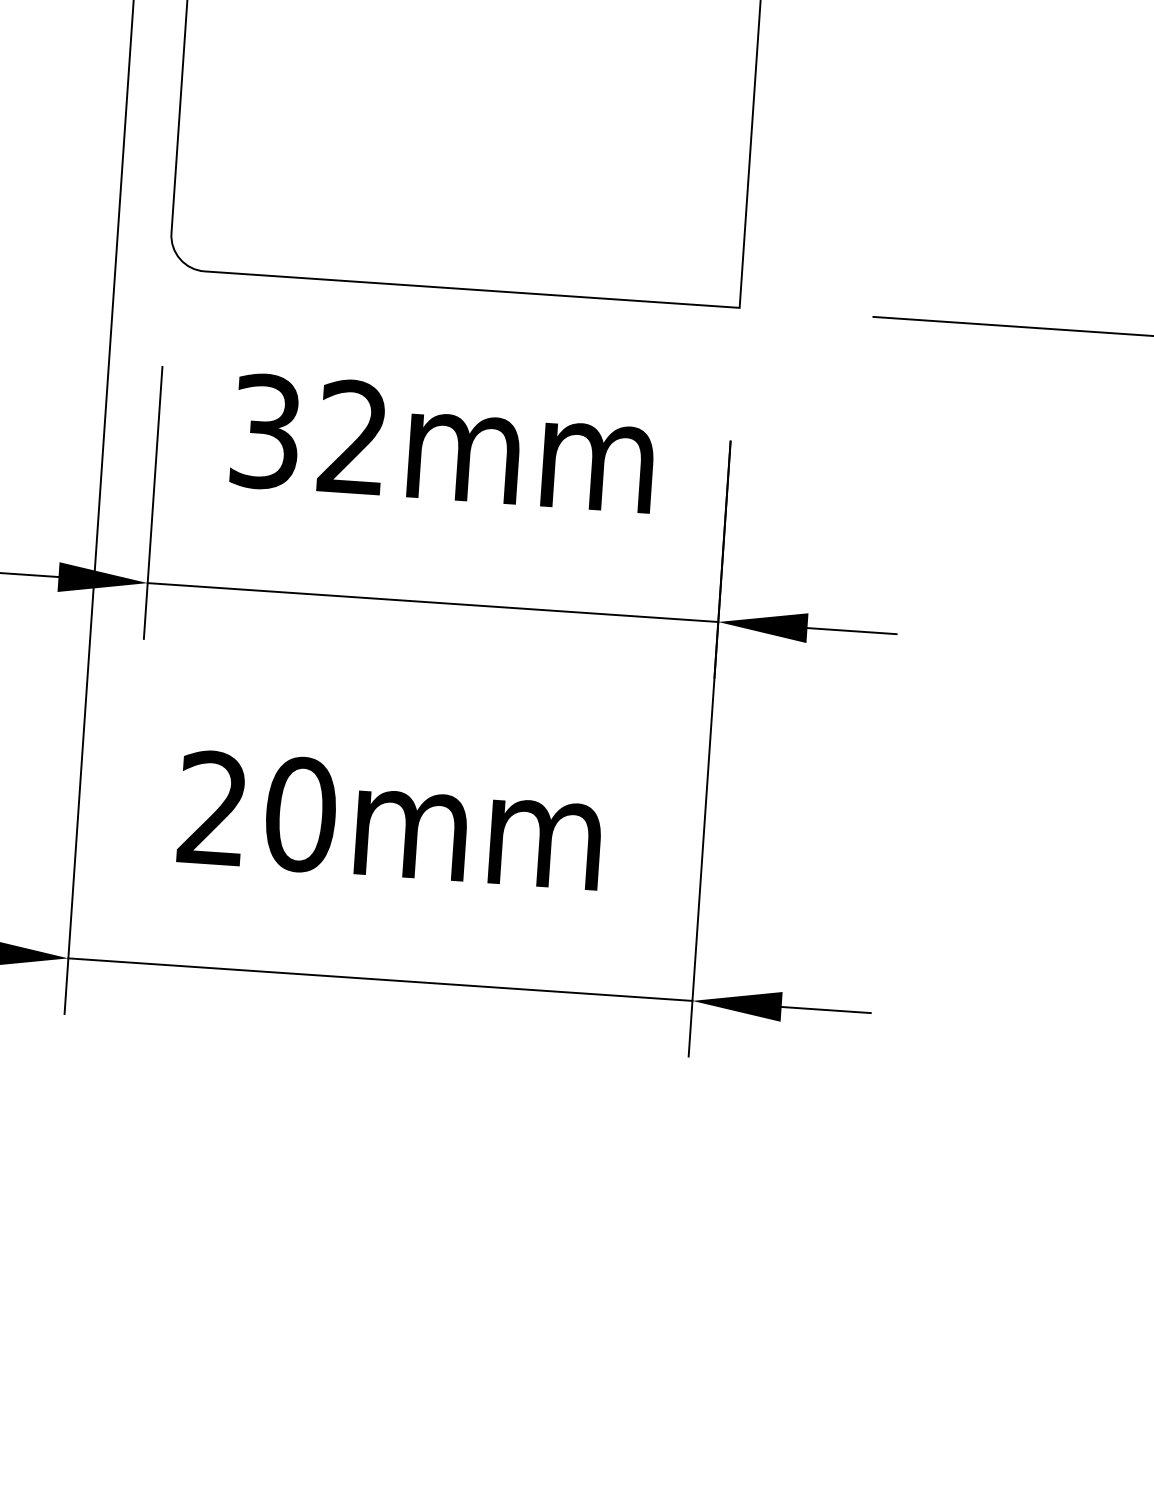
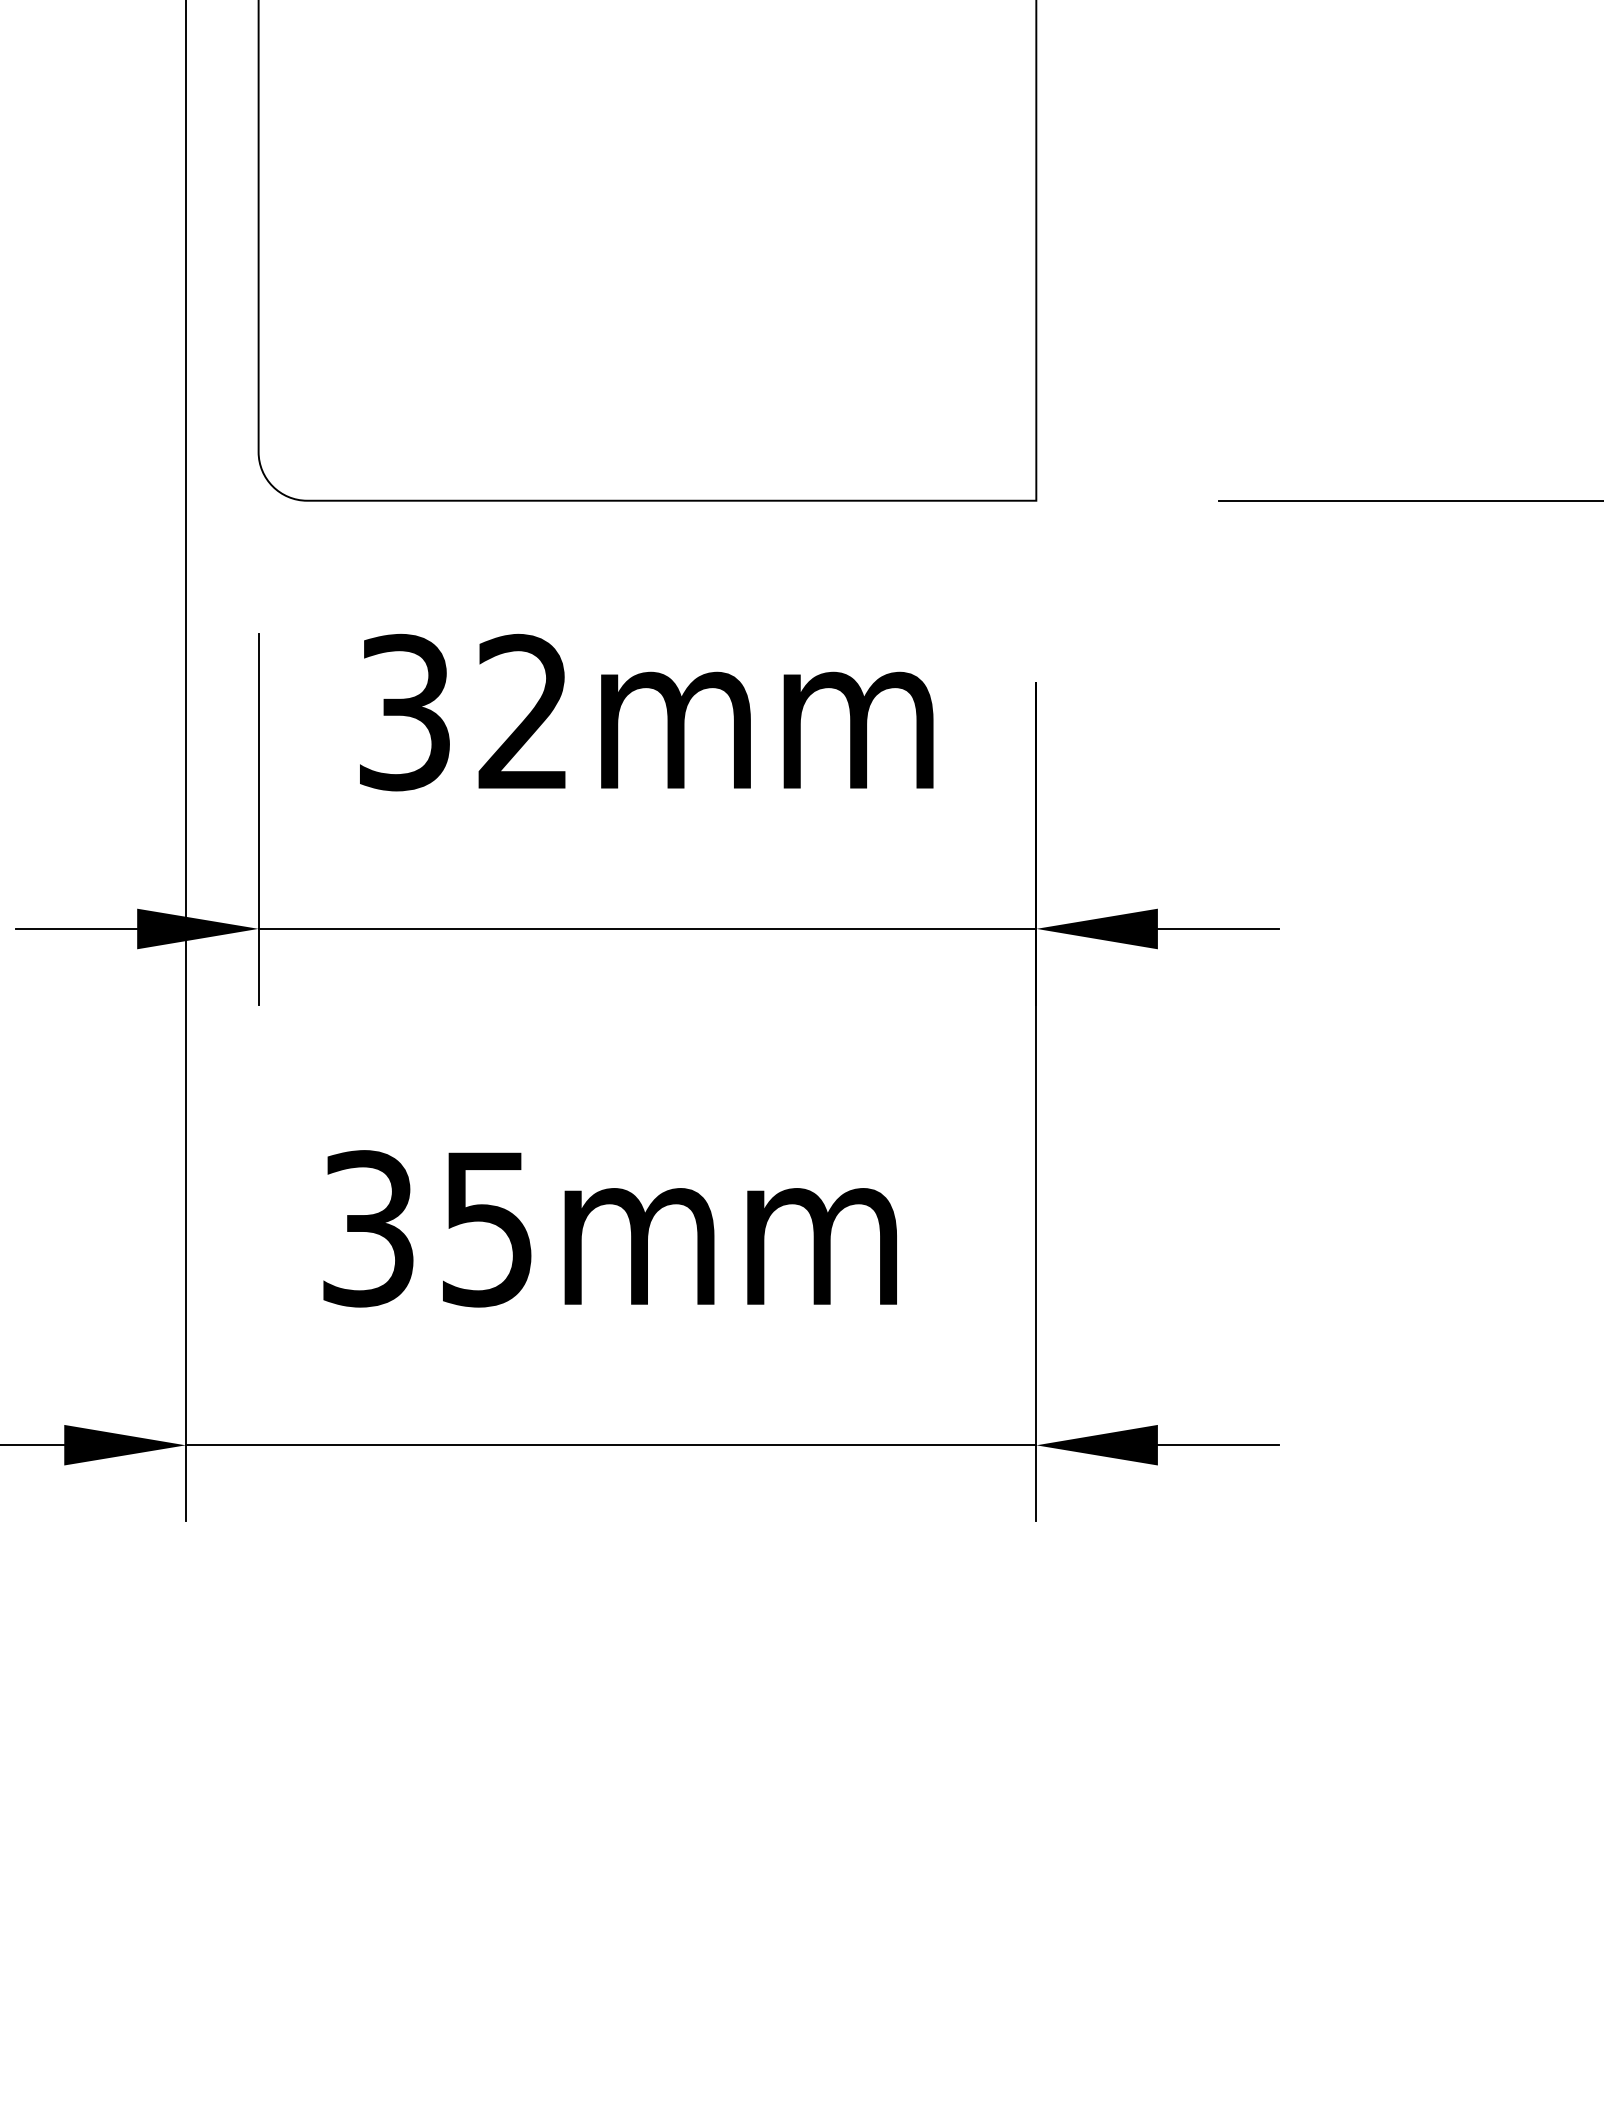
text: (258, 811) -> (429, 1228), 20mm -> 35mm

